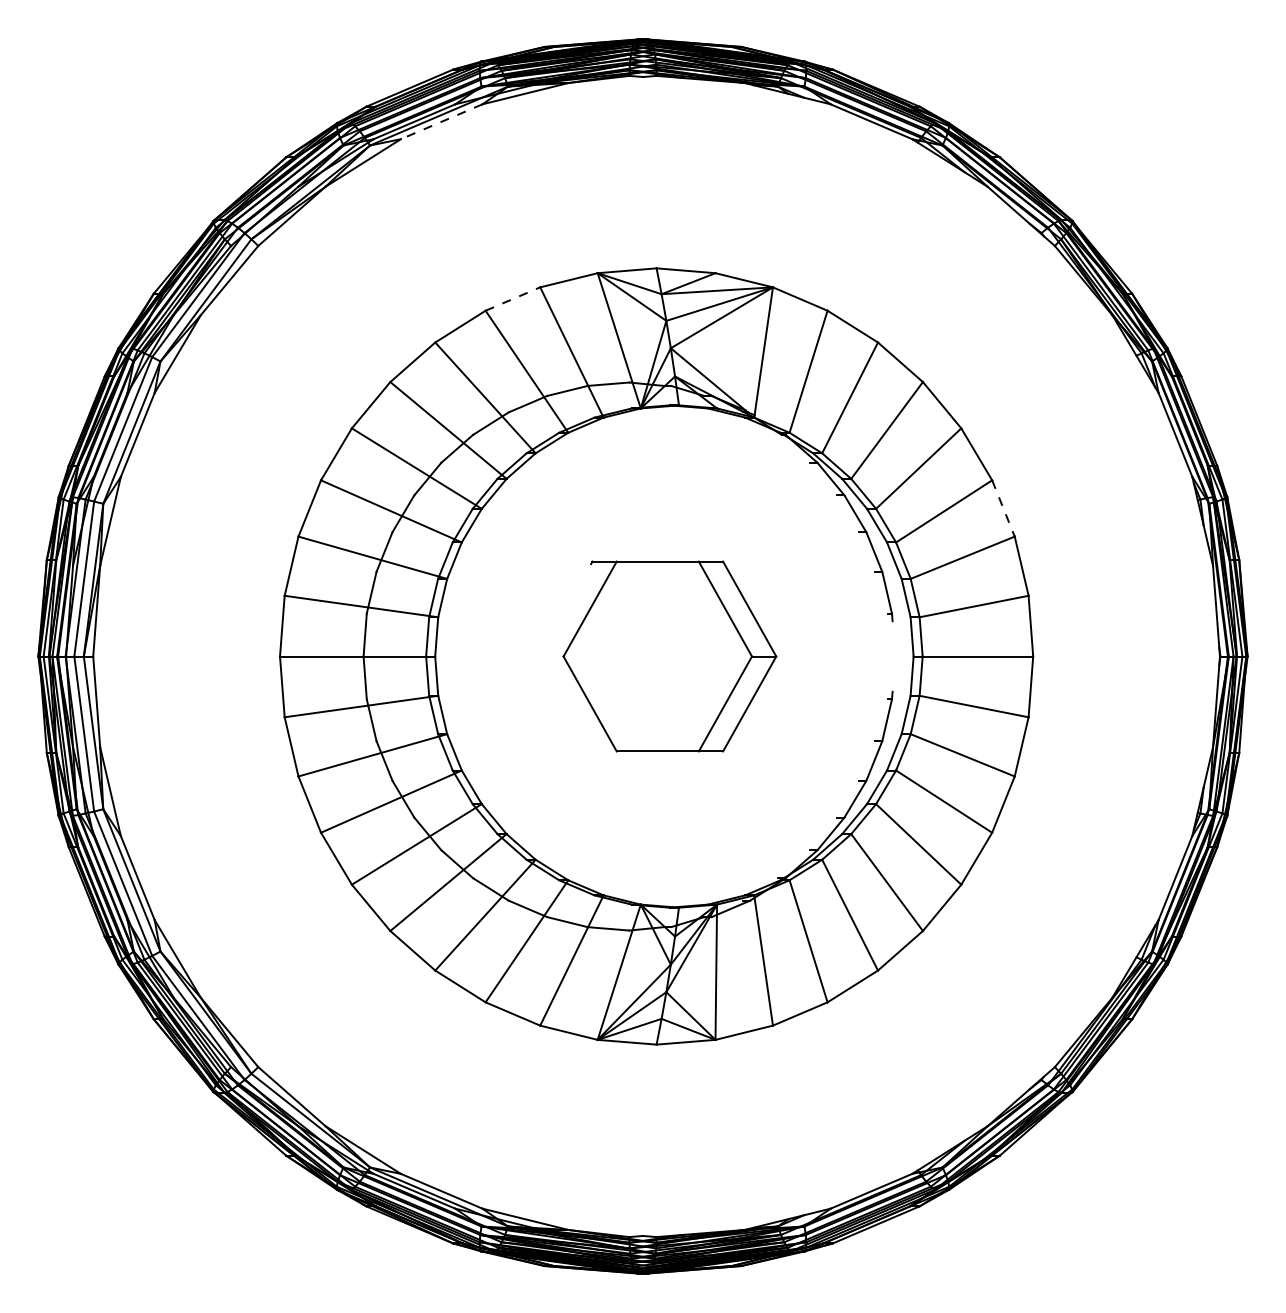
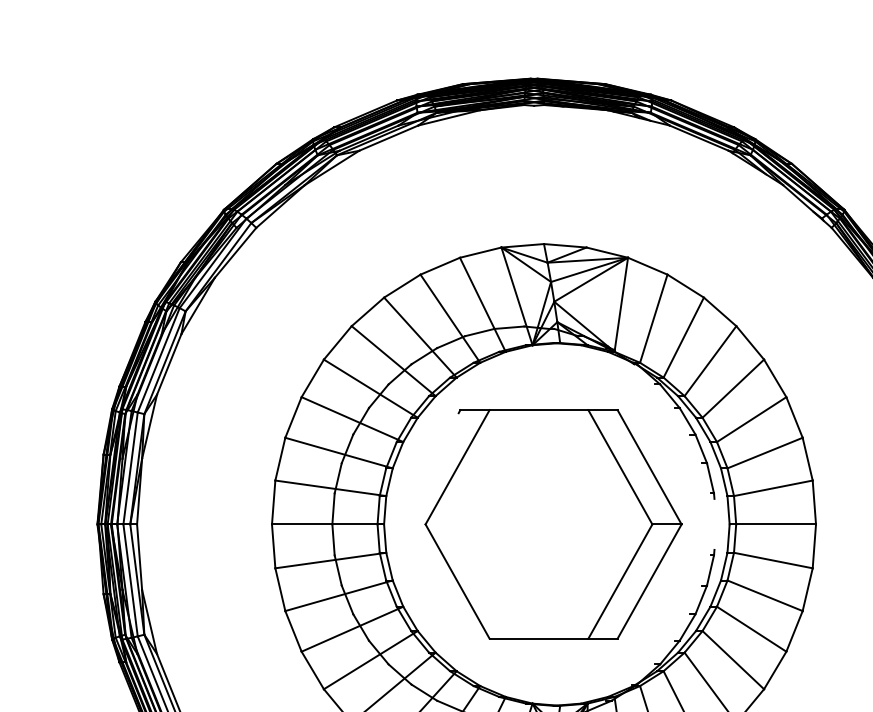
line: (441, 121) -> (388, 137), dashed -> solid
line: (512, 299) -> (439, 266), dashed -> solid
line: (1003, 508) -> (794, 417), dashed -> solid
part: (669, 656) -> (553, 524), size x1.67

